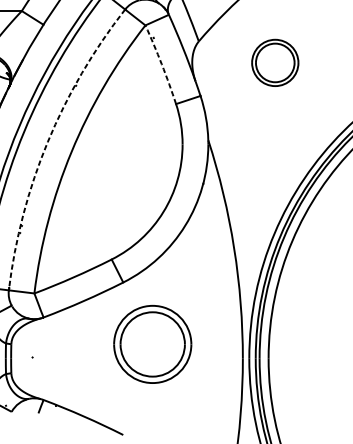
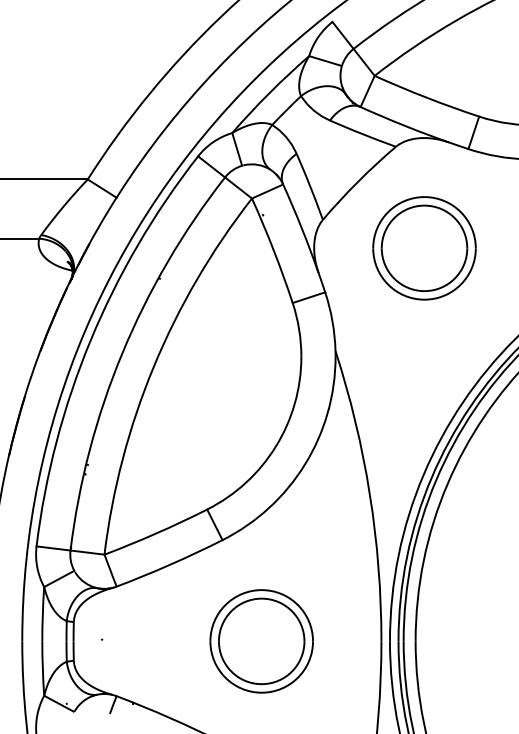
part: (275, 63) -> (424, 248), size x1.67
arc: (161, 64) -> (273, 250), dashed -> solid
arc: (47, 142) -> (122, 353), dashed -> solid
part: (152, 344) -> (261, 641), moved

